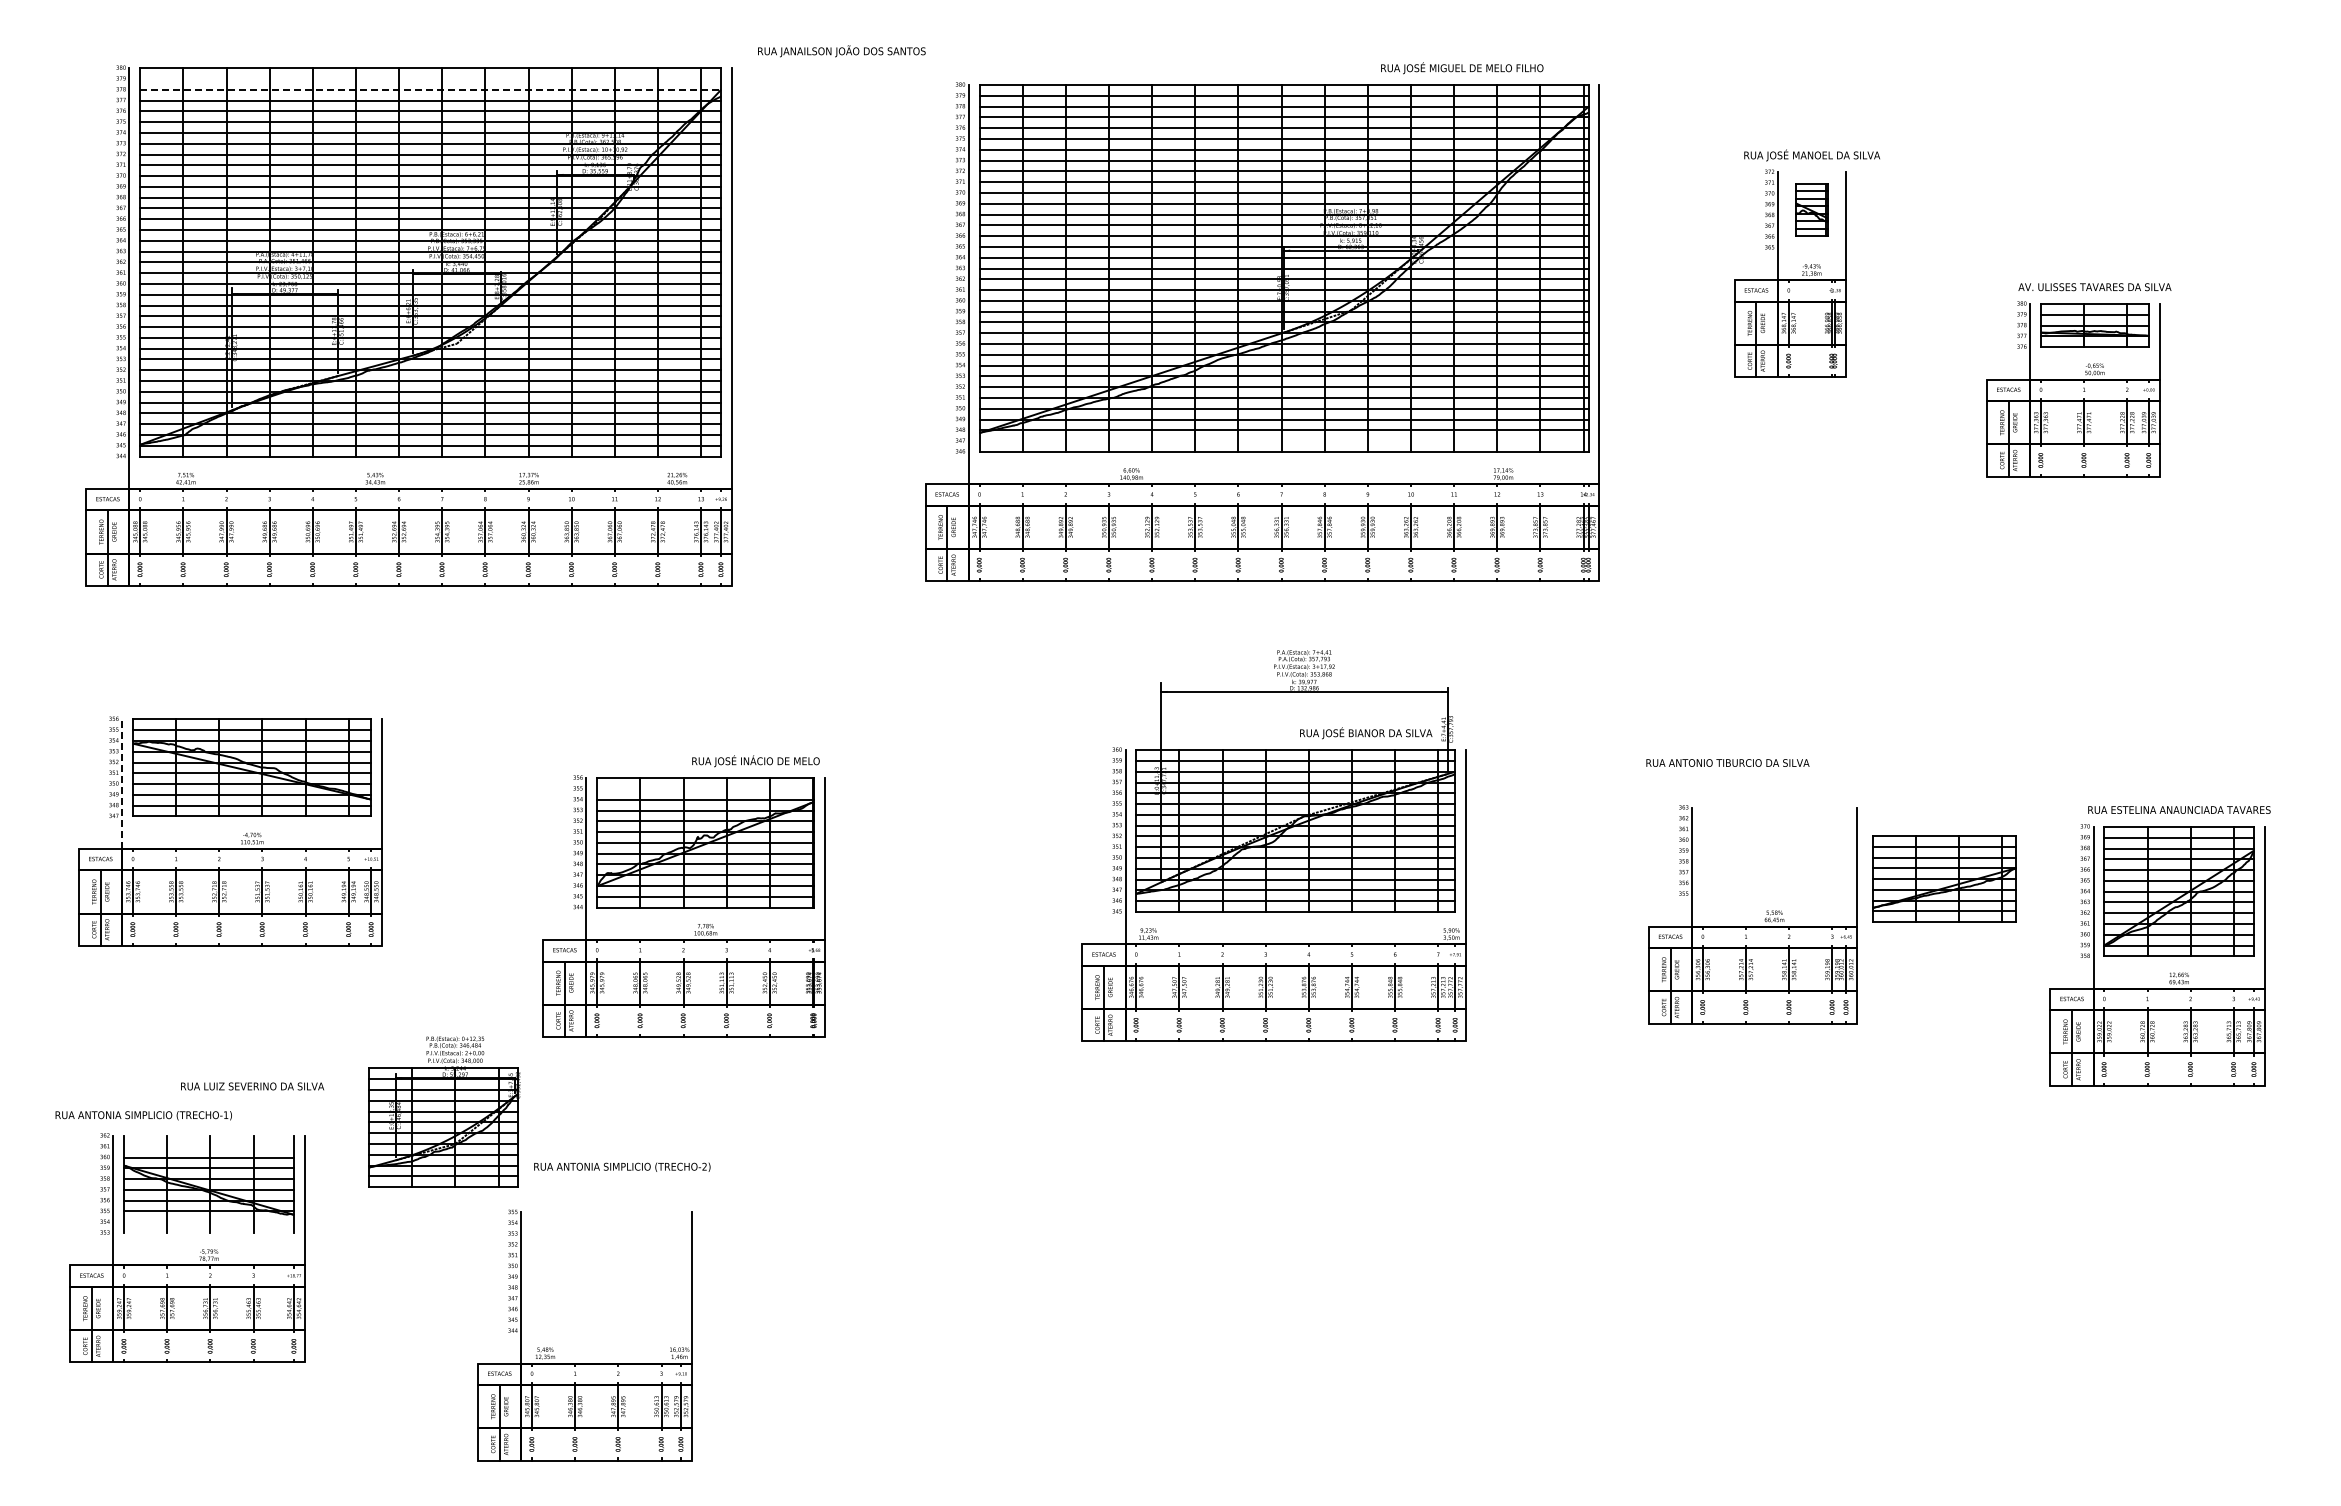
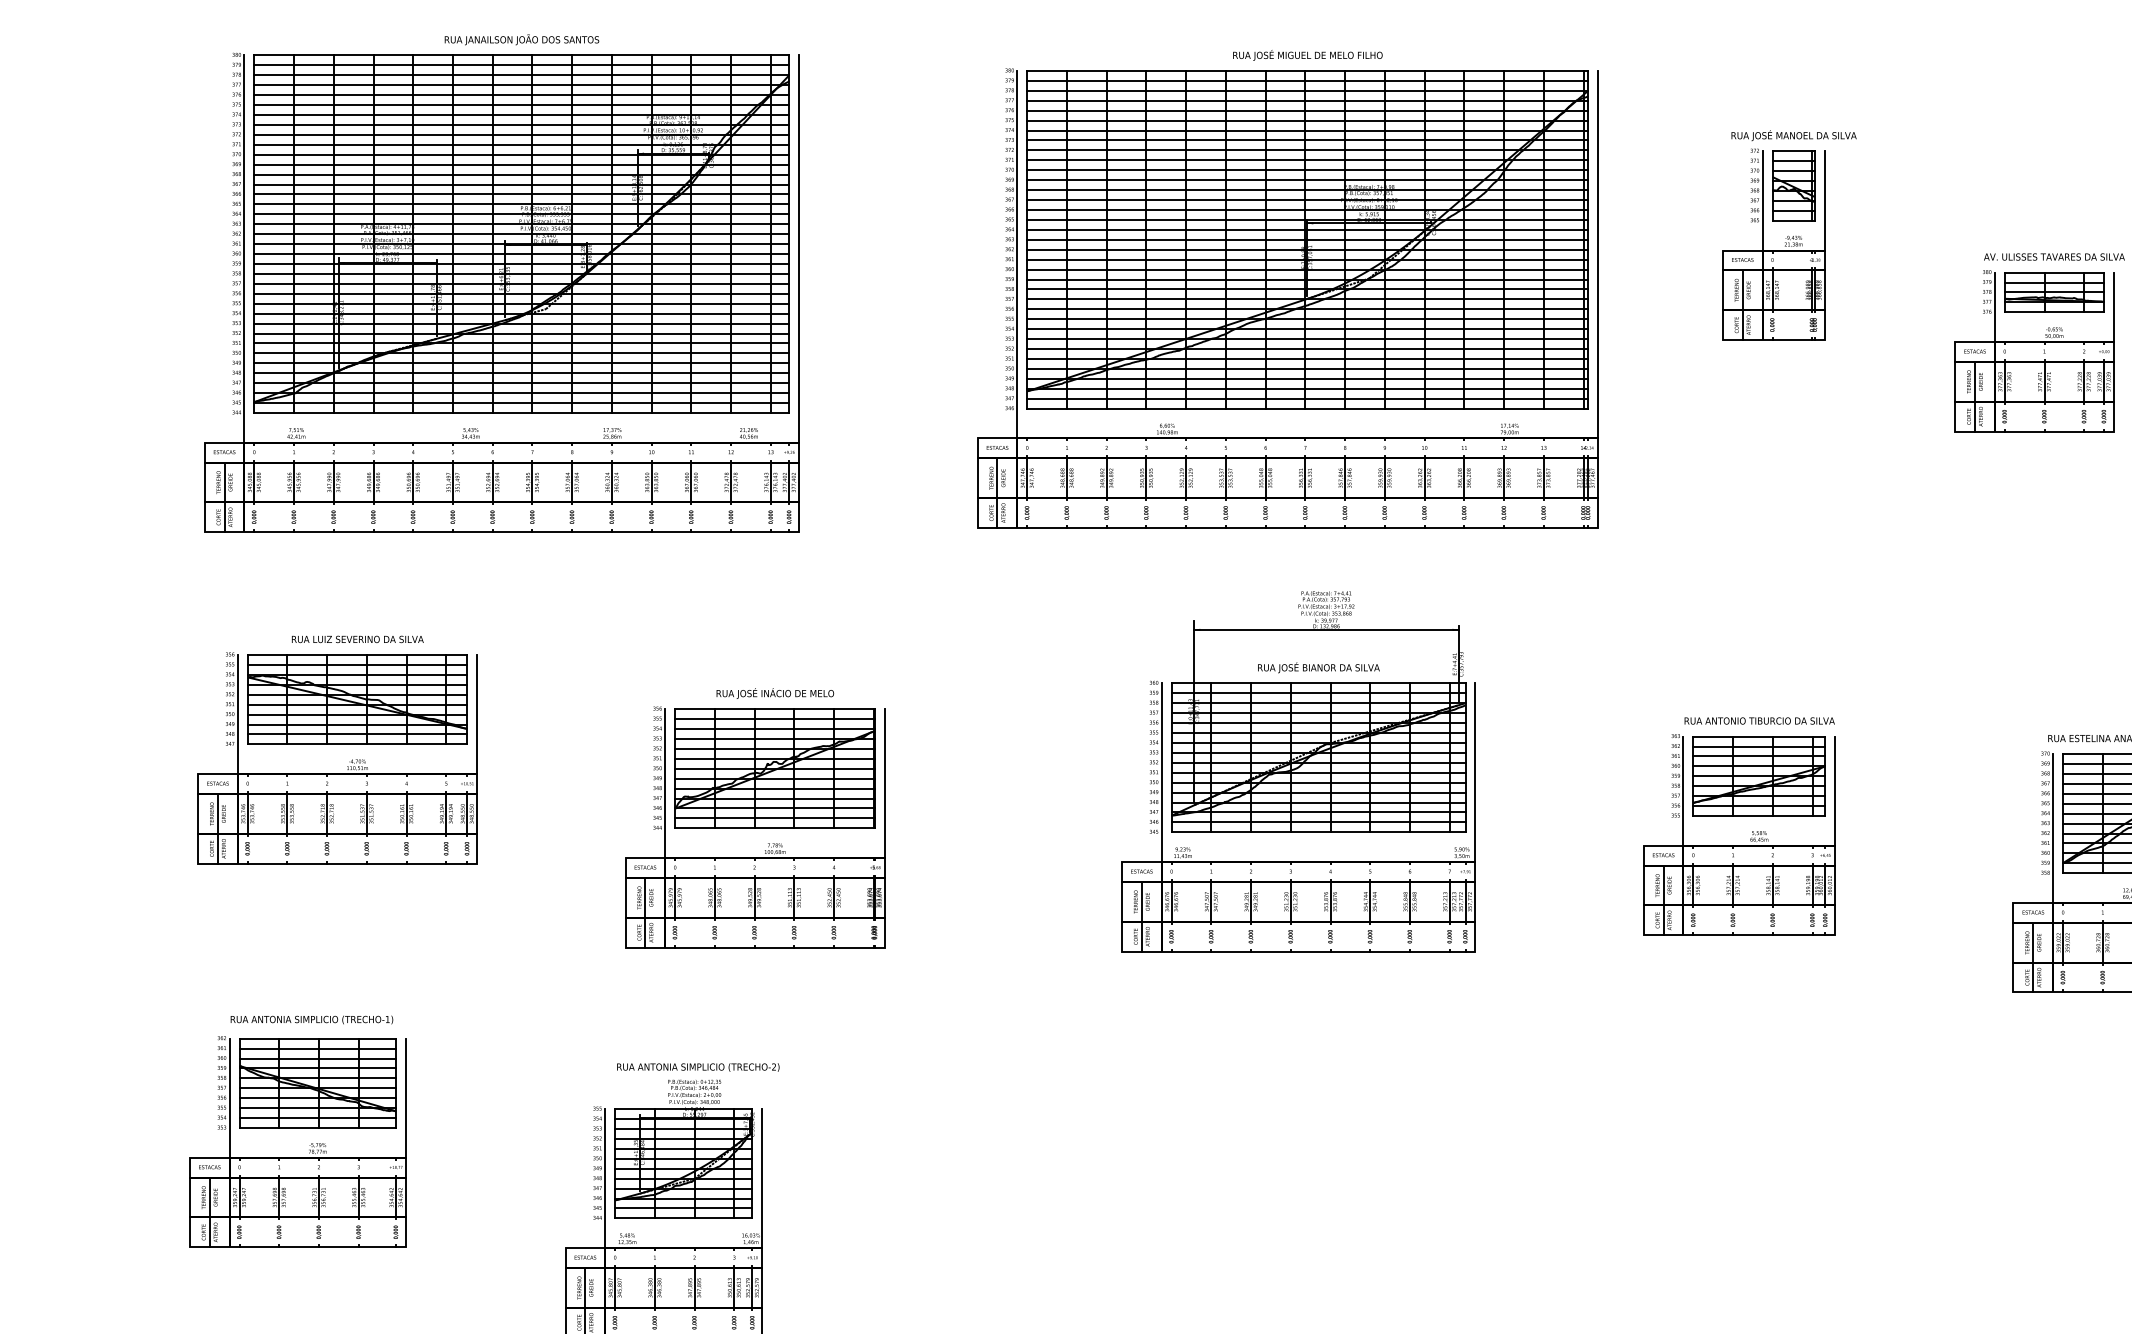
text: (841, 51) -> (521, 39), moved
text: (1462, 68) -> (1308, 55), moved
line: (430, 79) -> (521, 65), added
line: (431, 89) -> (522, 74), dashed -> solid
part: (1811, 209) -> (1793, 185), size x1.43
line: (1283, 441) -> (1307, 399), added
text: (1366, 733) -> (1319, 668), moved
text: (755, 761) -> (774, 693), moved
text: (1727, 762) -> (1759, 720), moved
line: (122, 784) -> (238, 714), dashed -> solid
line: (705, 788) -> (774, 718), added
part: (1944, 878) -> (1759, 775), moved
text: (252, 1086) -> (357, 639), moved
part: (444, 1111) -> (684, 1148), moved
text: (143, 1115) -> (311, 1019), moved
line: (209, 1135) -> (318, 1038), added
line: (209, 1146) -> (318, 1048), added
line: (209, 1222) -> (318, 1118), added
line: (209, 1233) -> (318, 1128), added

